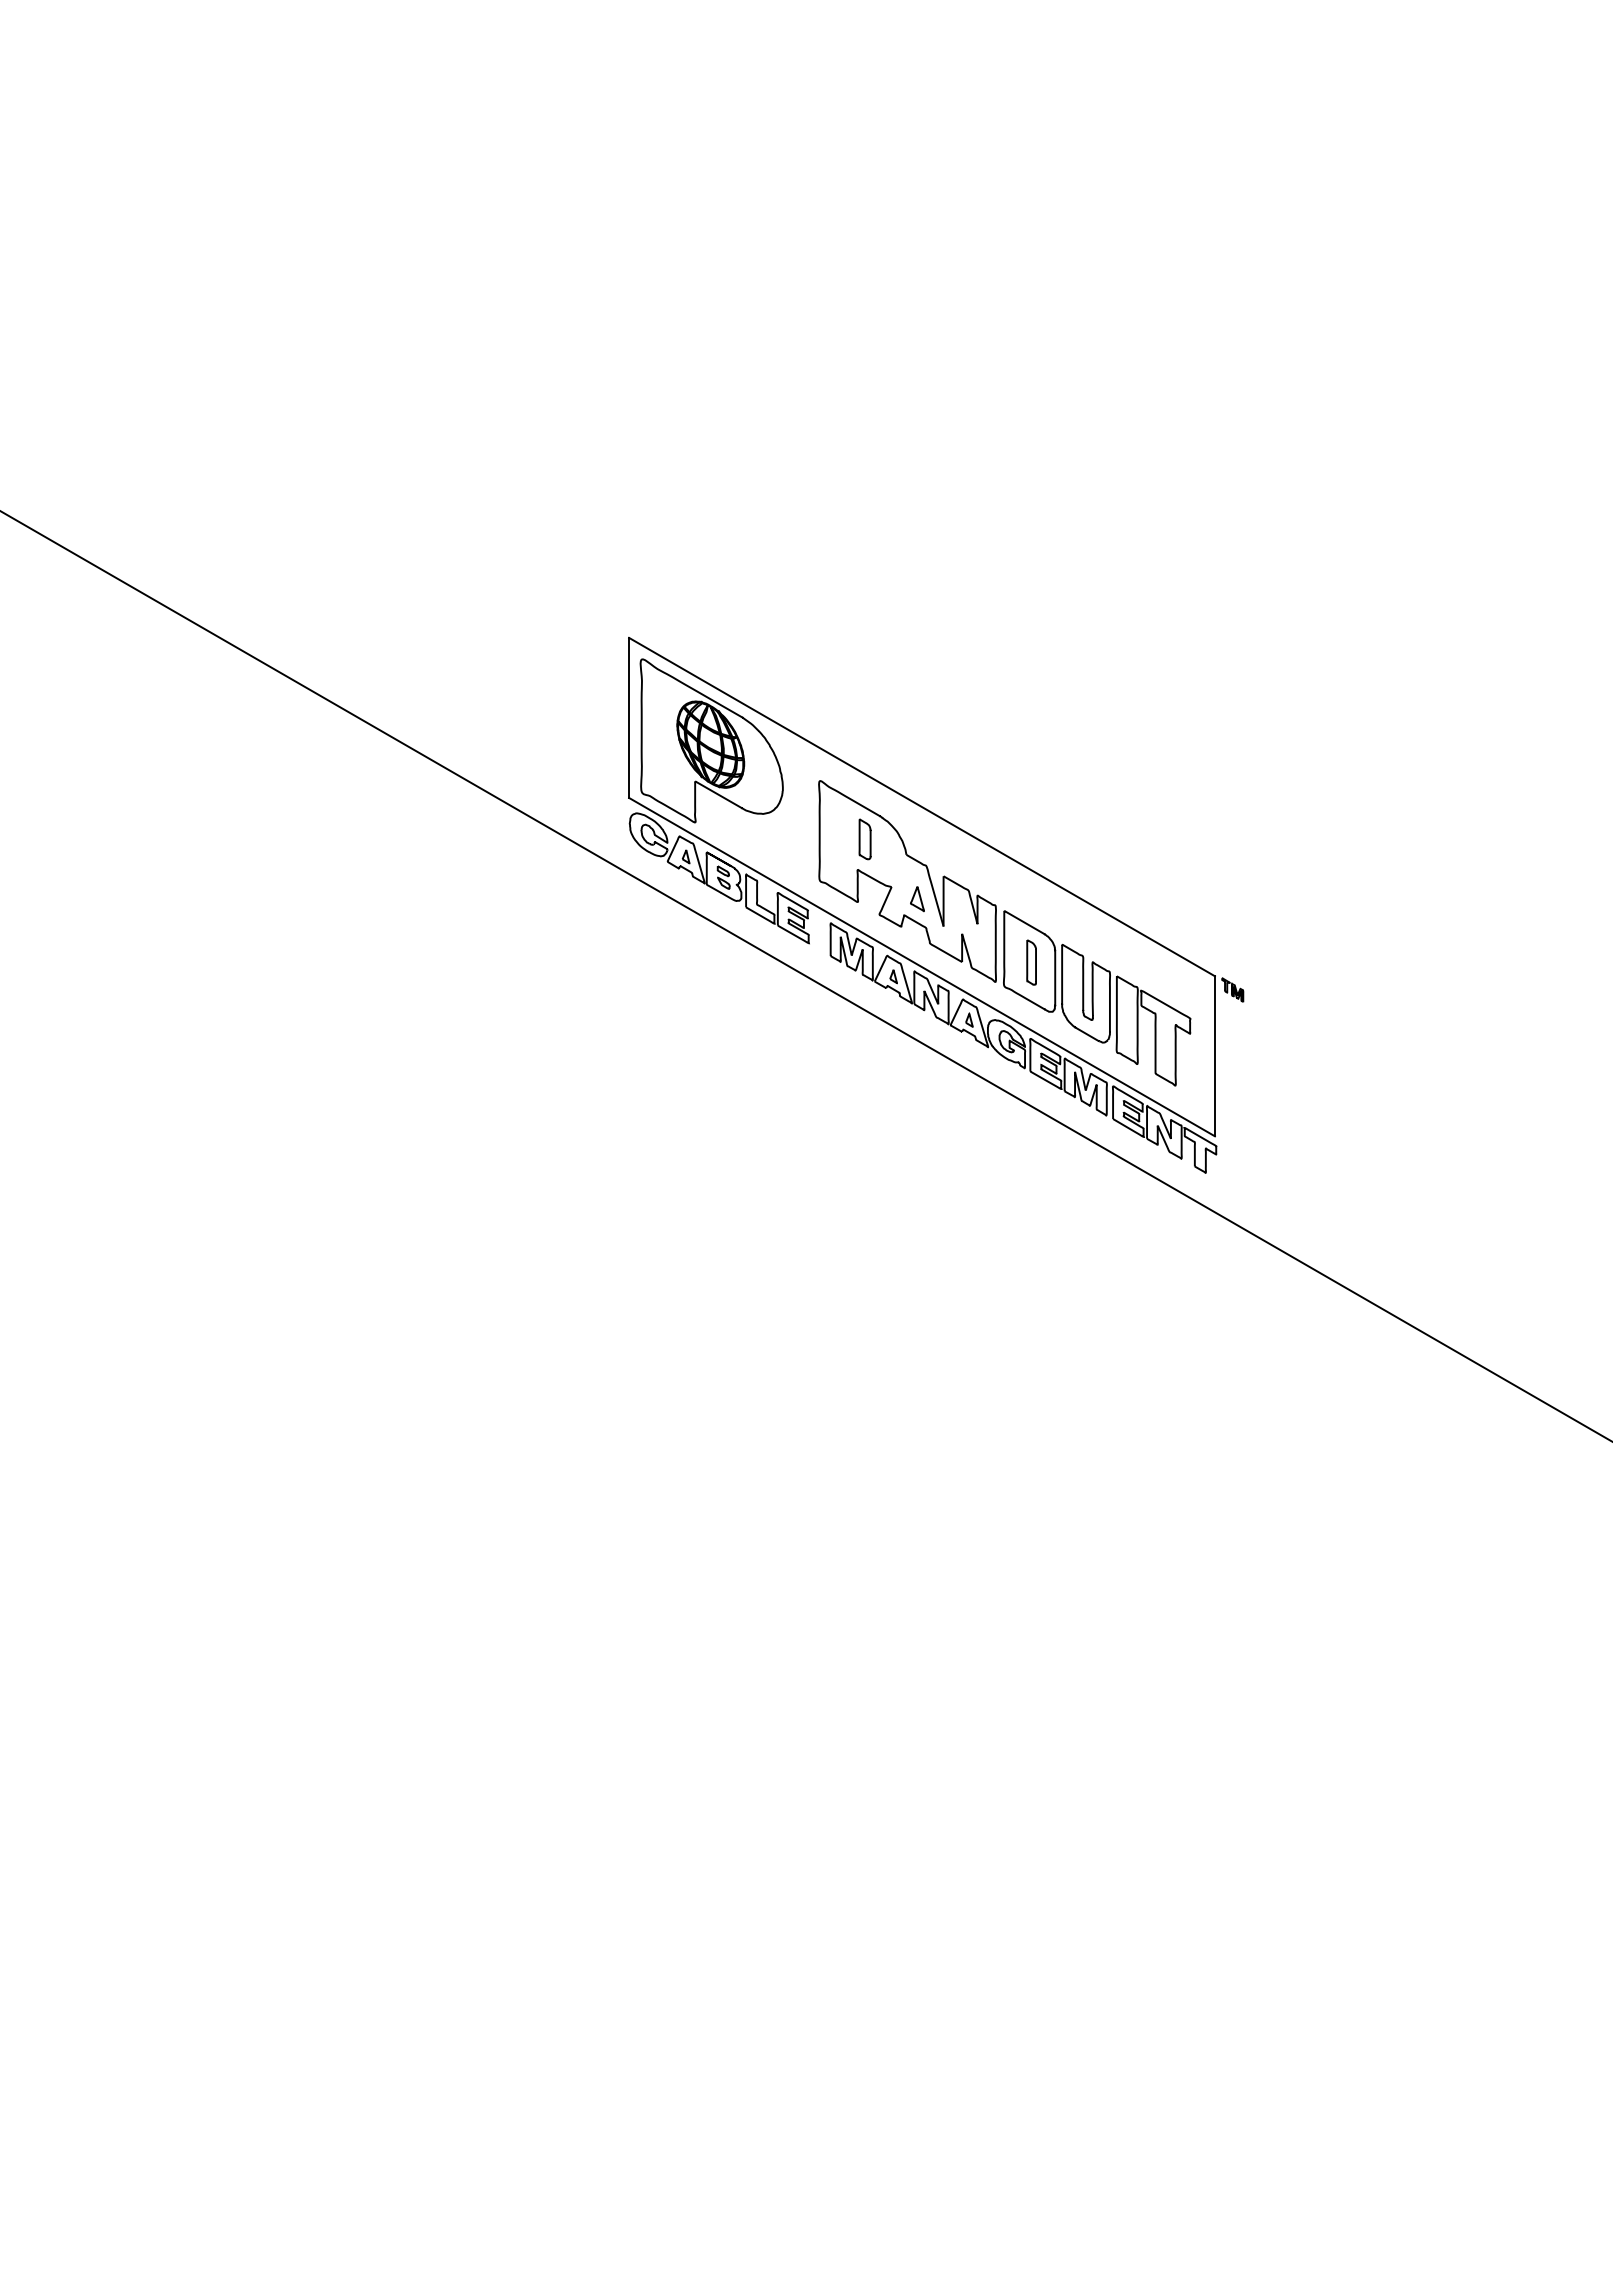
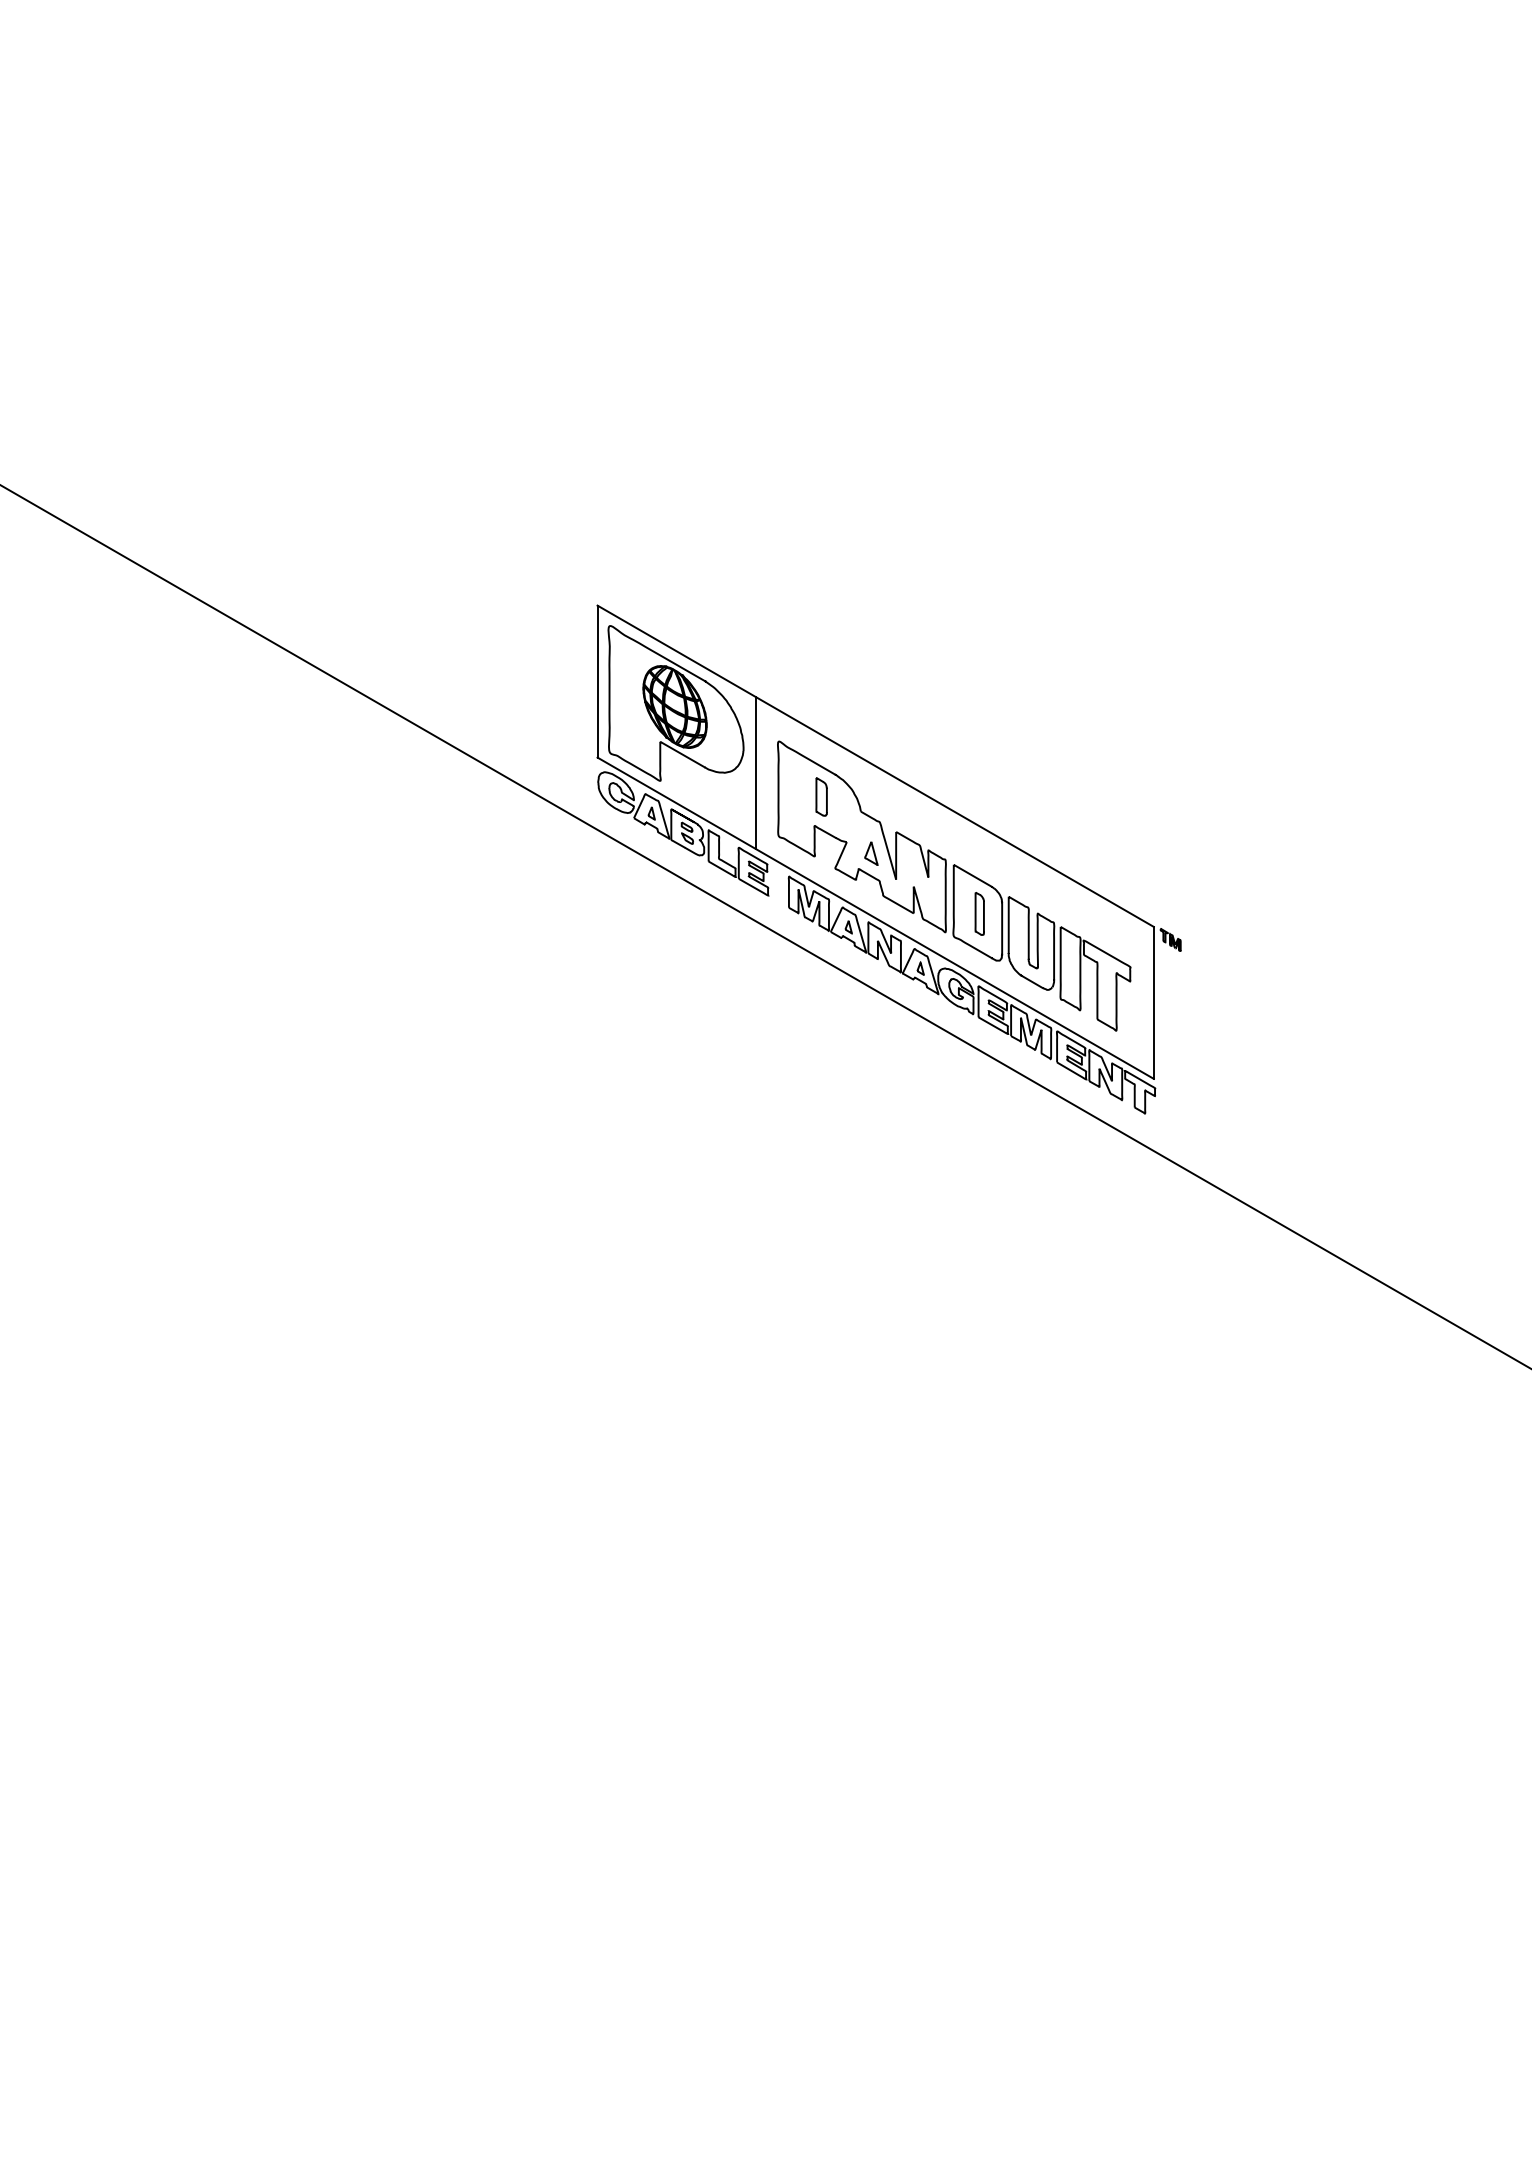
line: (795, 813) -> (755, 772), added

